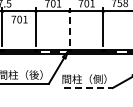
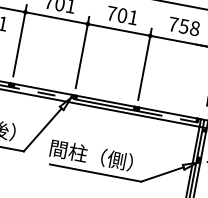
line: (69, 26) -> (82, 52), dashed -> solid
line: (88, 88) -> (95, 174), dashed -> solid

